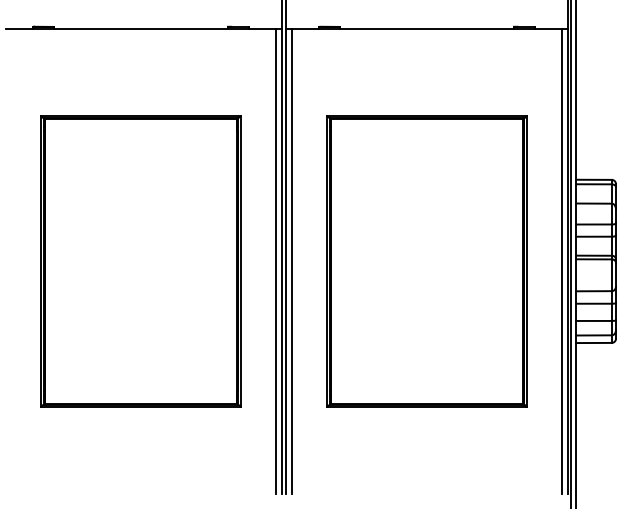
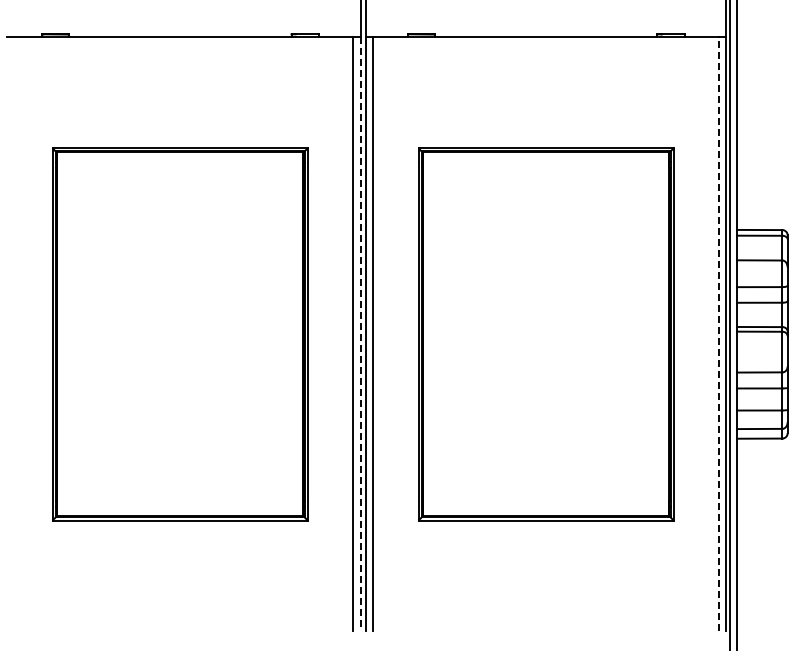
line: (281, 261) -> (360, 334), solid -> dashed
line: (562, 261) -> (719, 334), solid -> dashed

